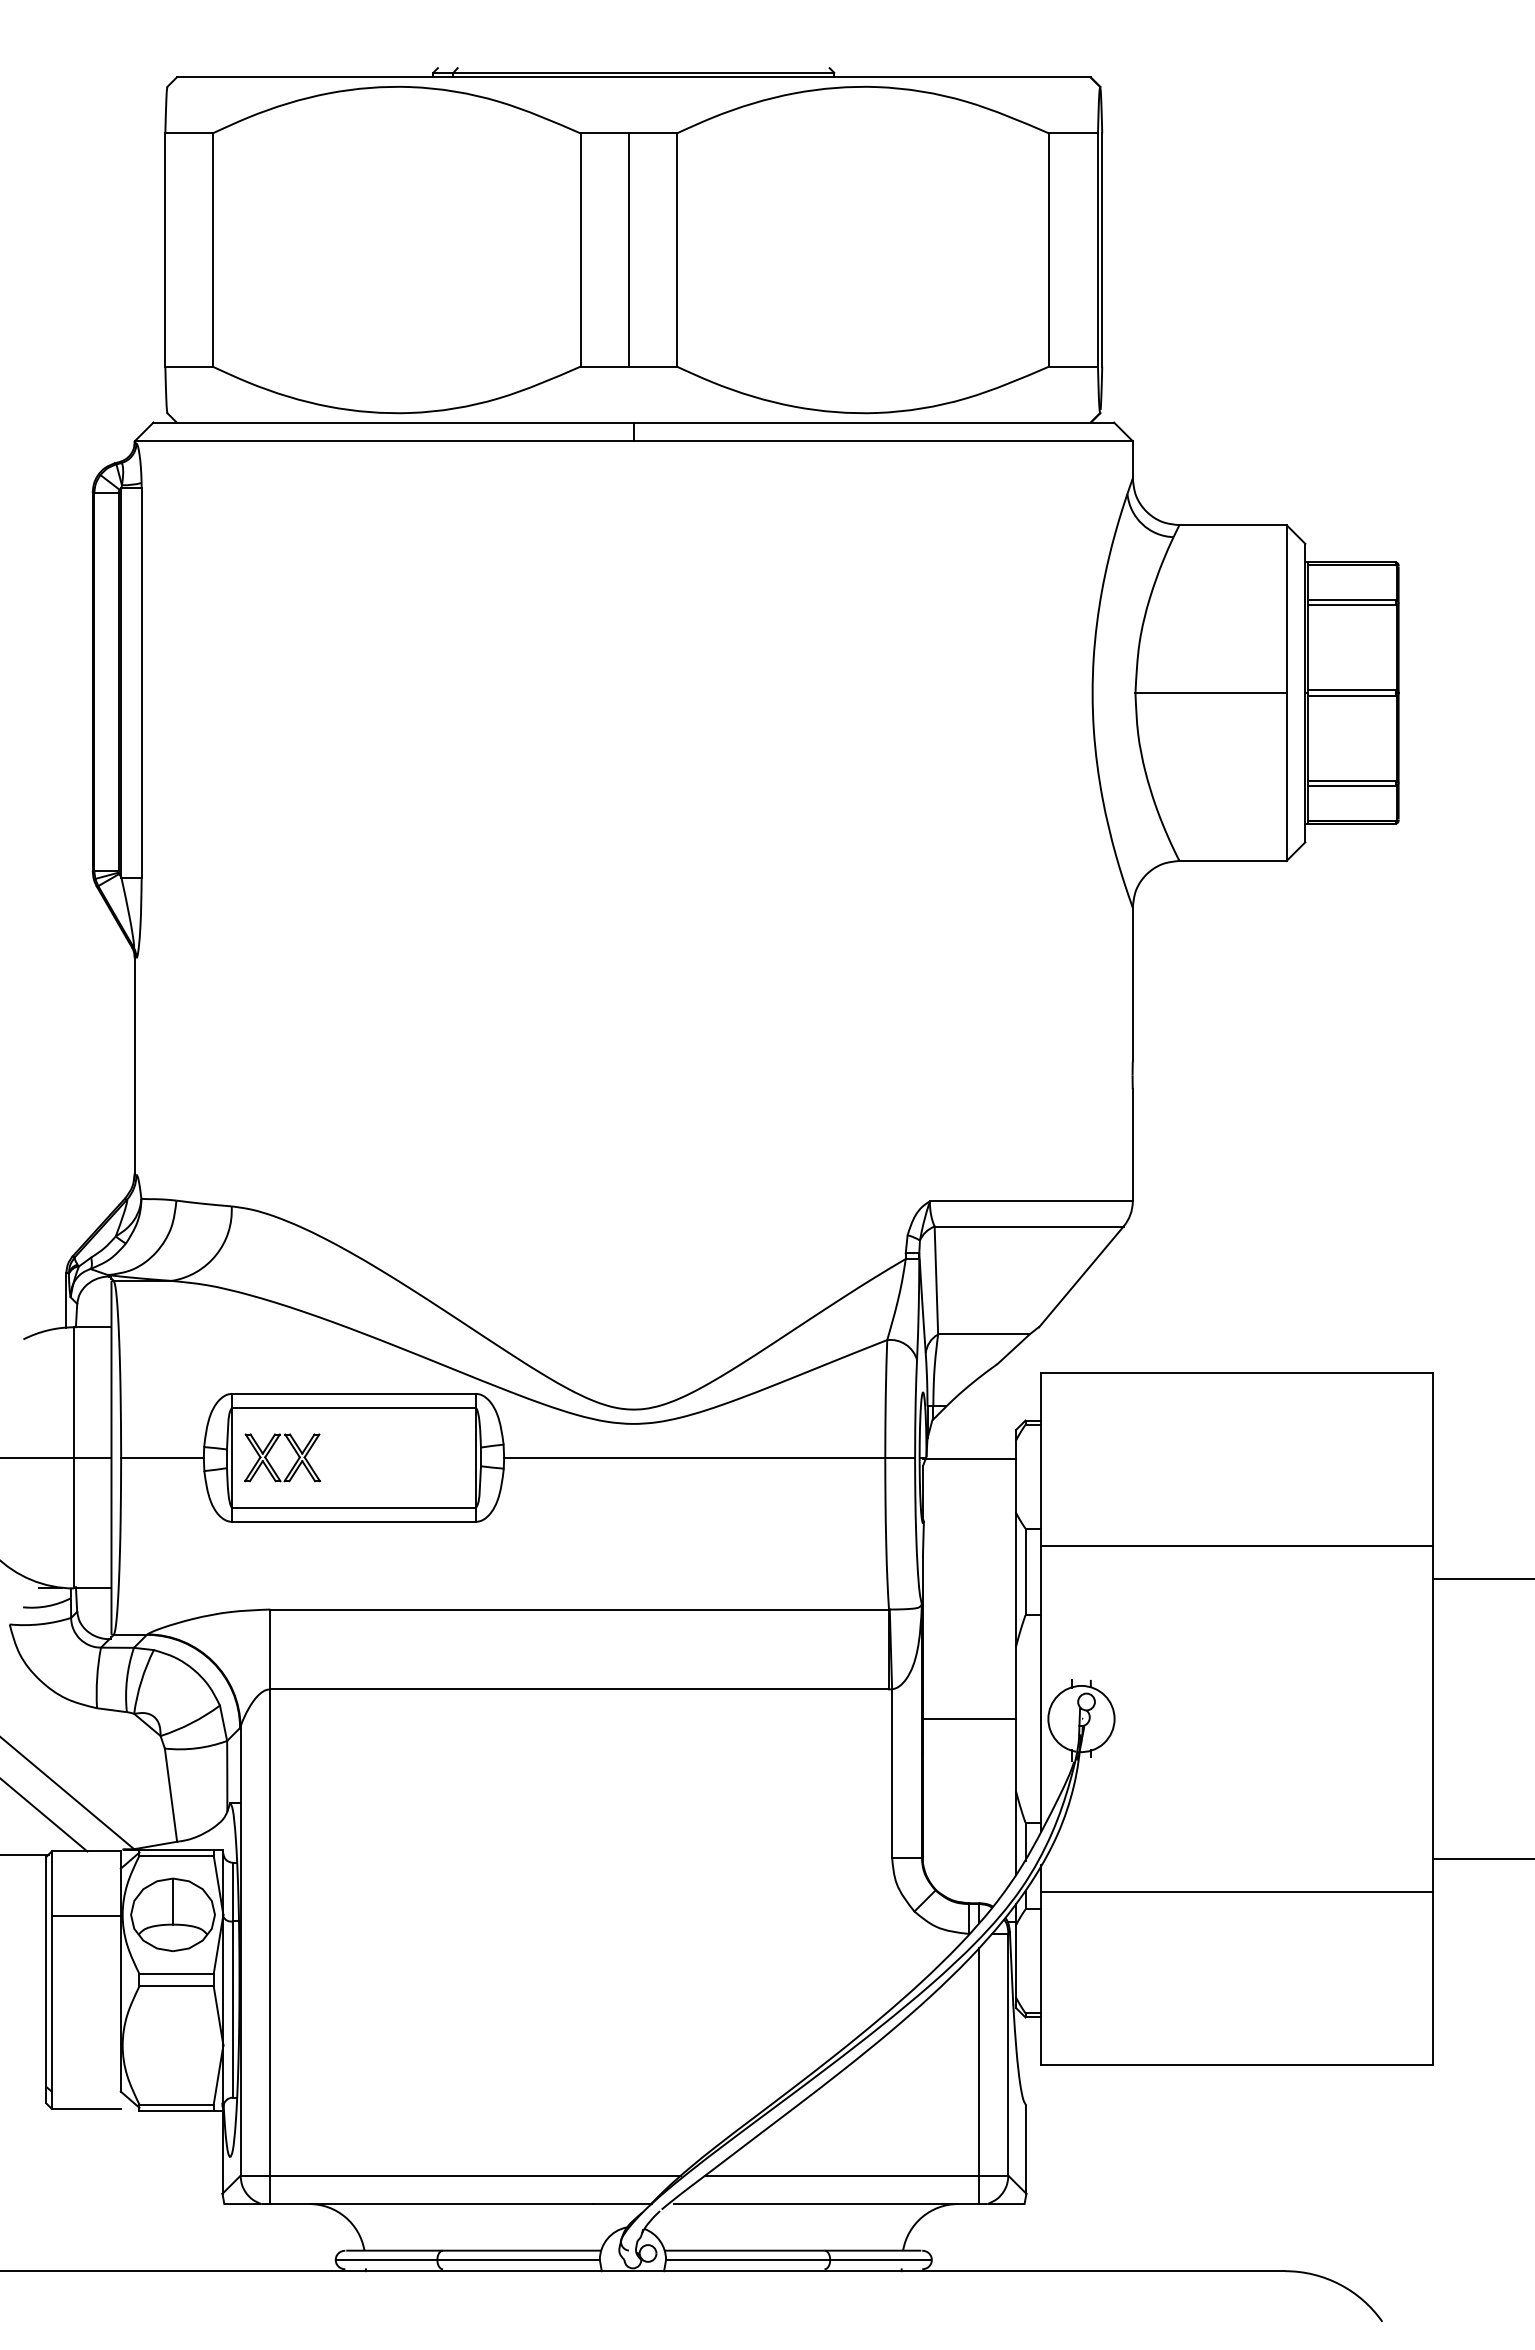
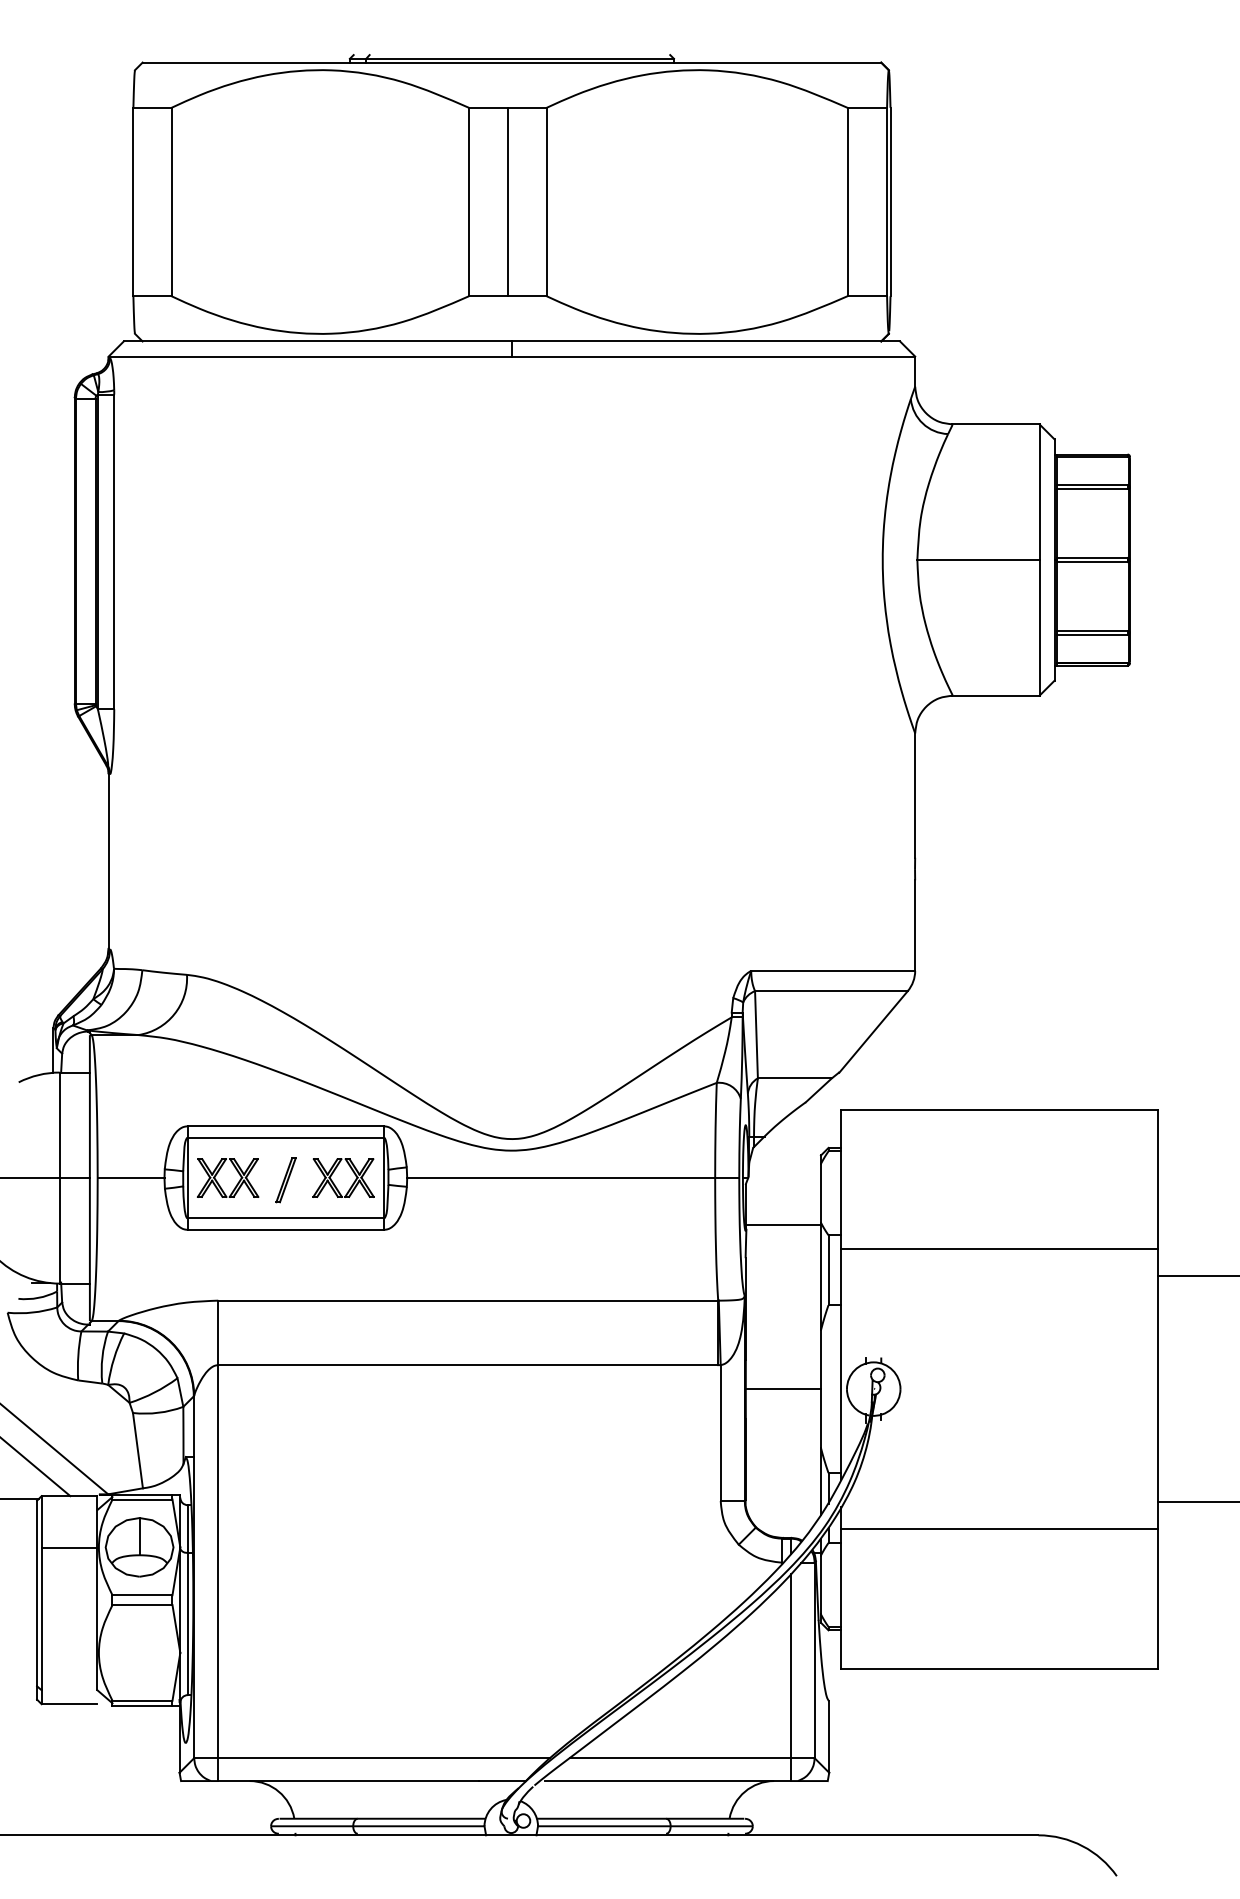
part: (437, 1451) -> (353, 1172), added
line: (969, 1458) -> (783, 1224), moved
part: (354, 1460) -> (286, 1180), added

